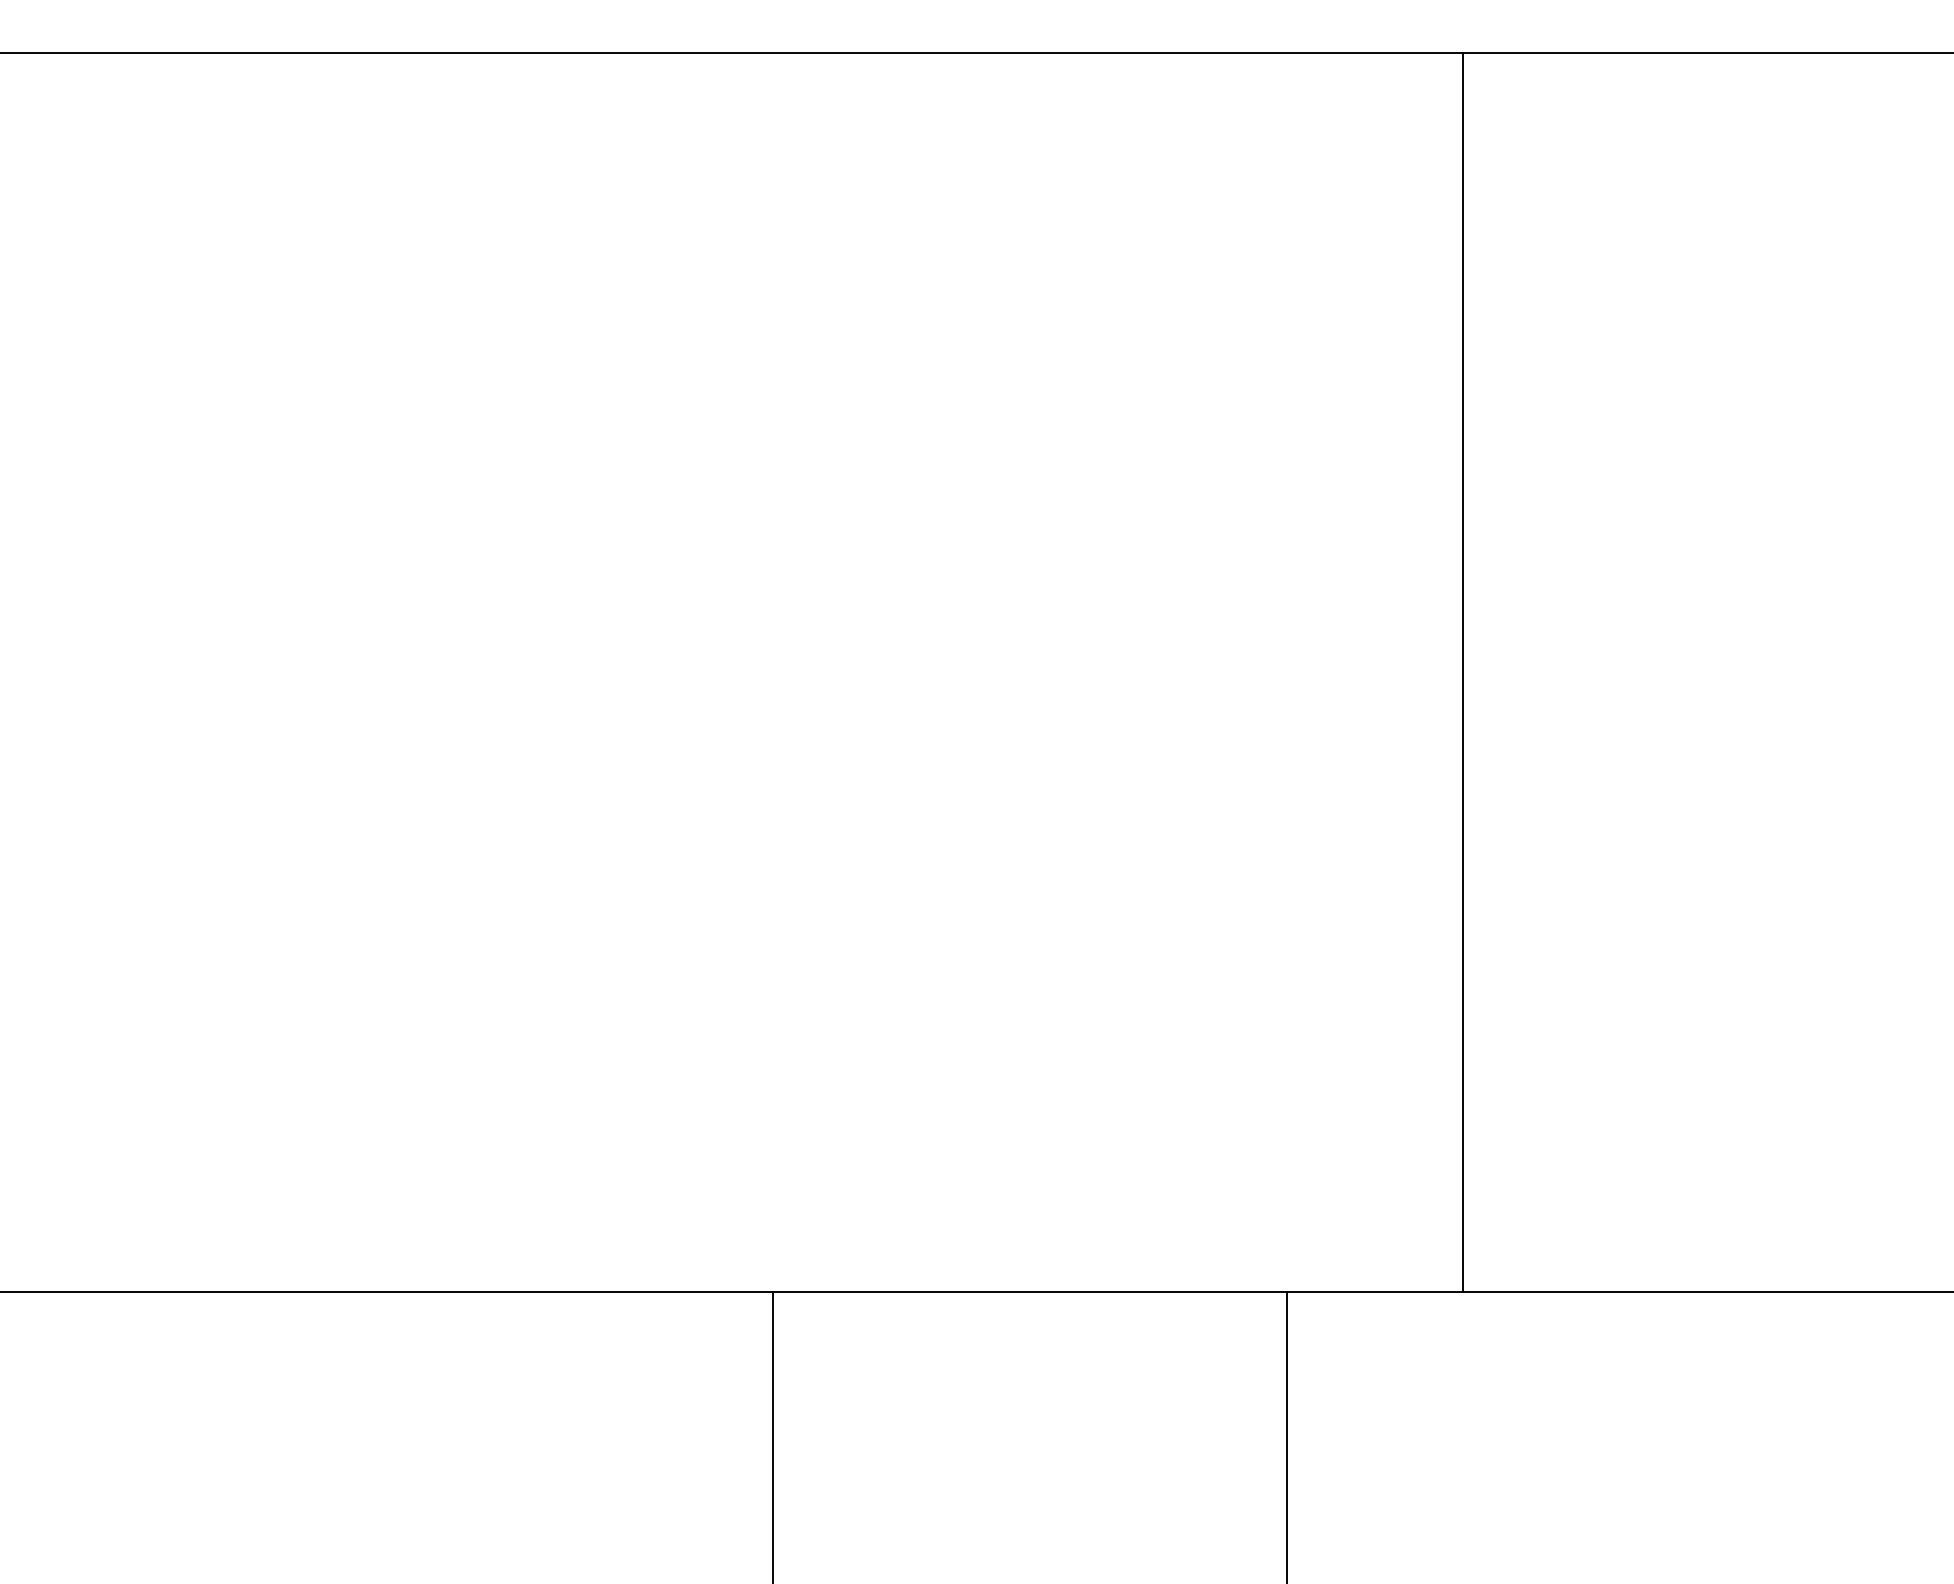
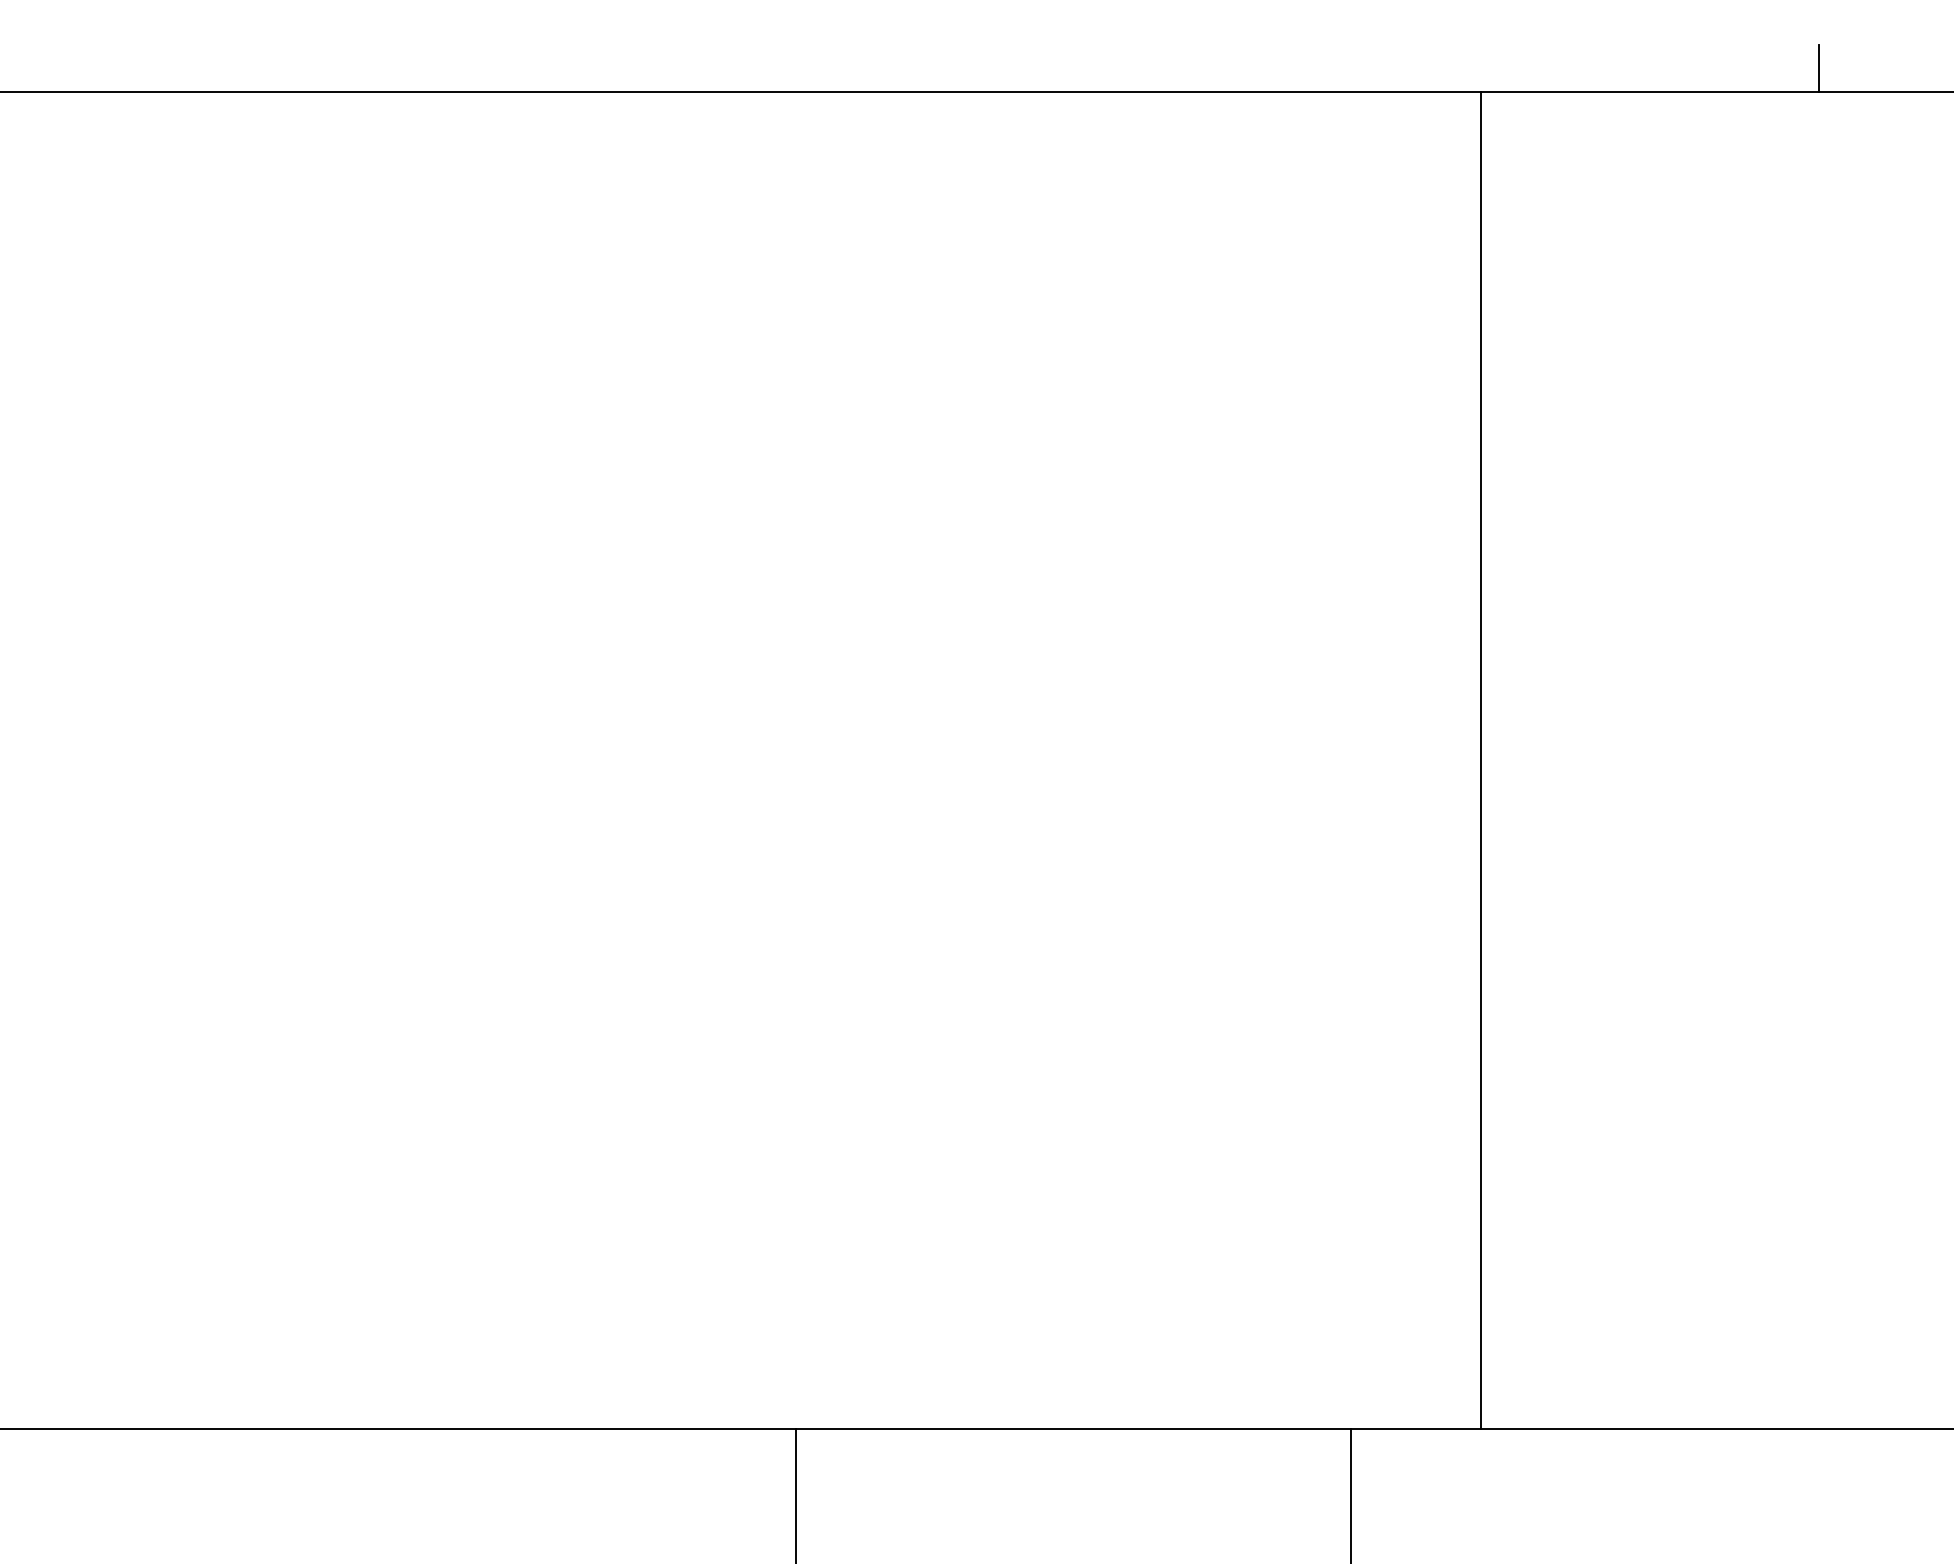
line: (1720, 30) -> (1818, 67), added
line: (1463, 671) -> (1481, 759), moved

